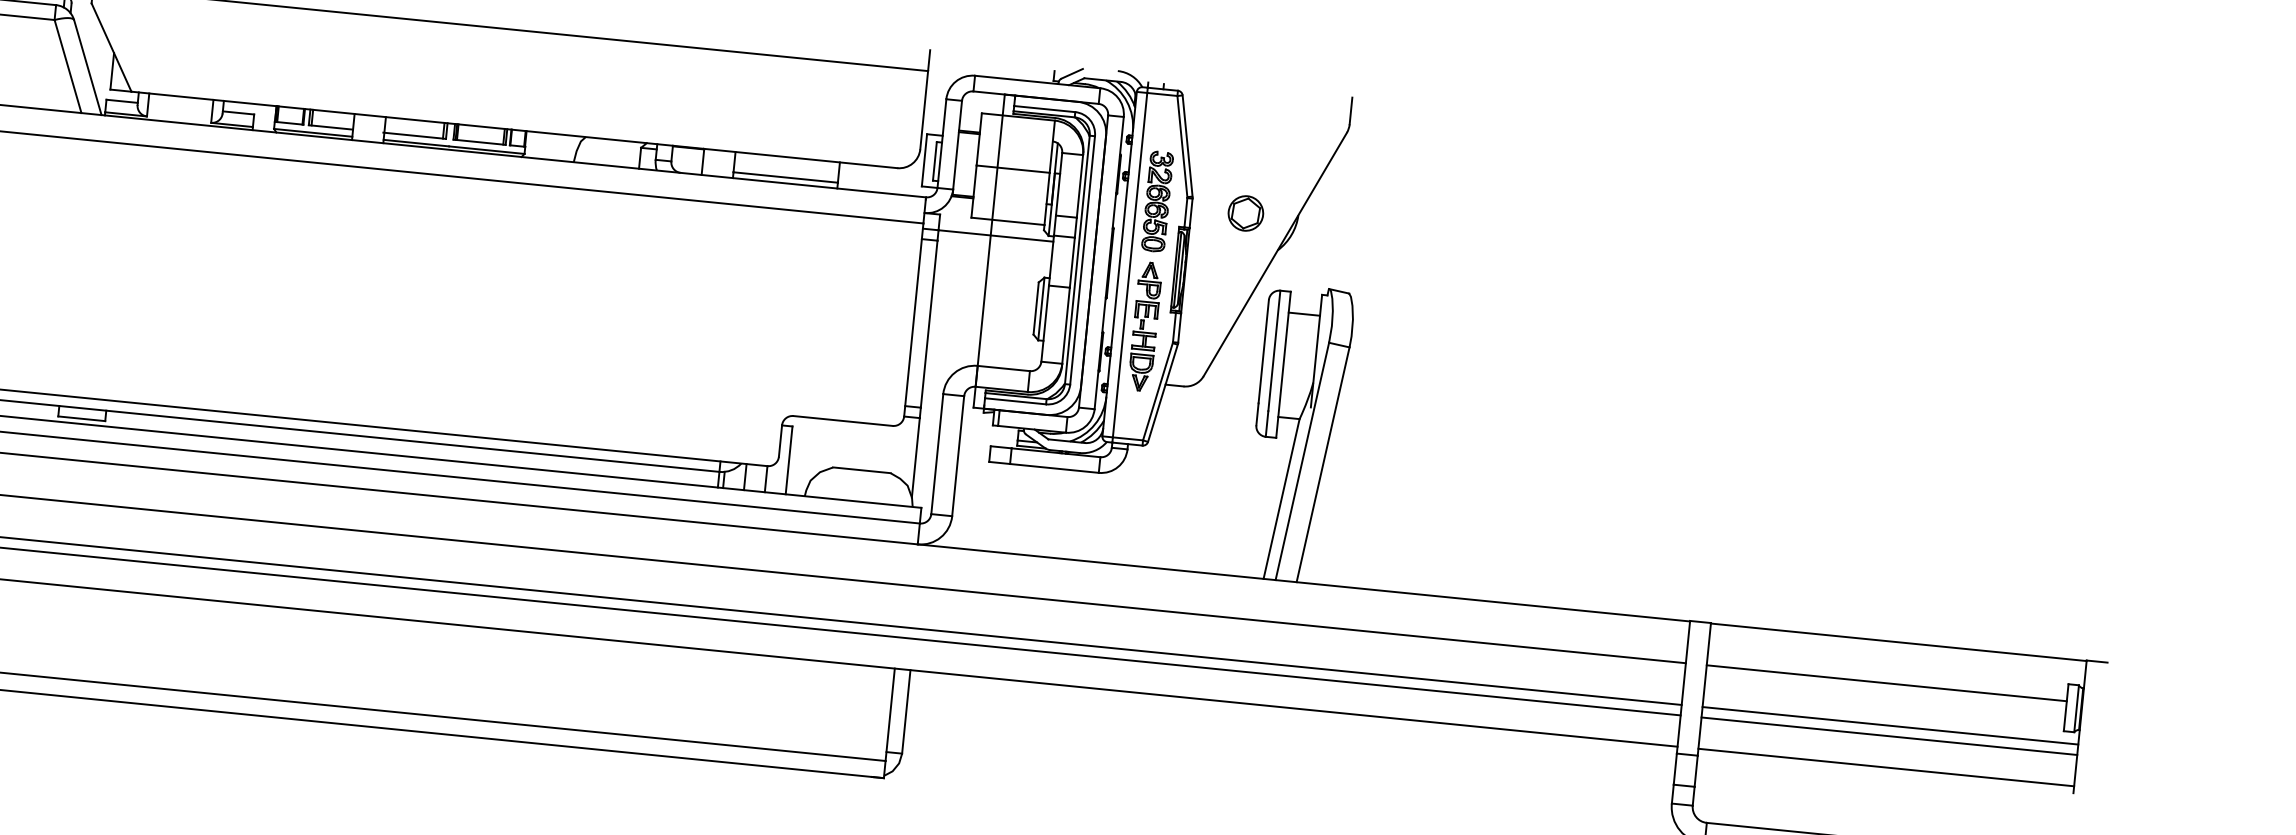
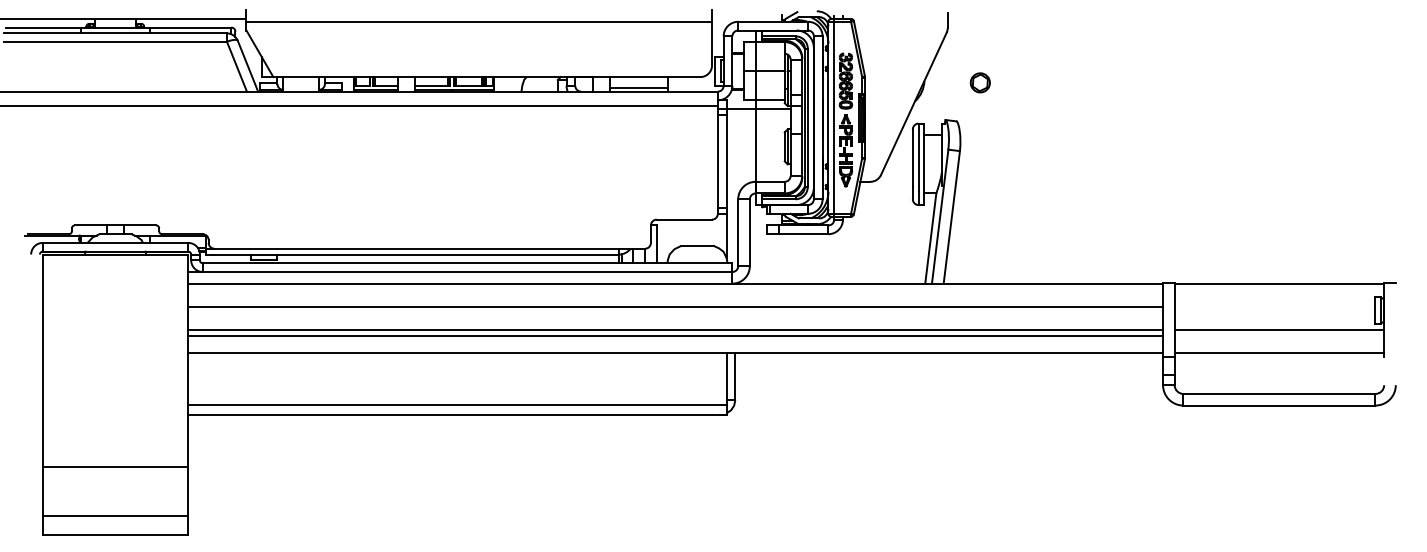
part: (1244, 212) -> (979, 82), moved
line: (1885, 682) -> (1274, 306), removed
line: (1889, 737) -> (1279, 336), removed

